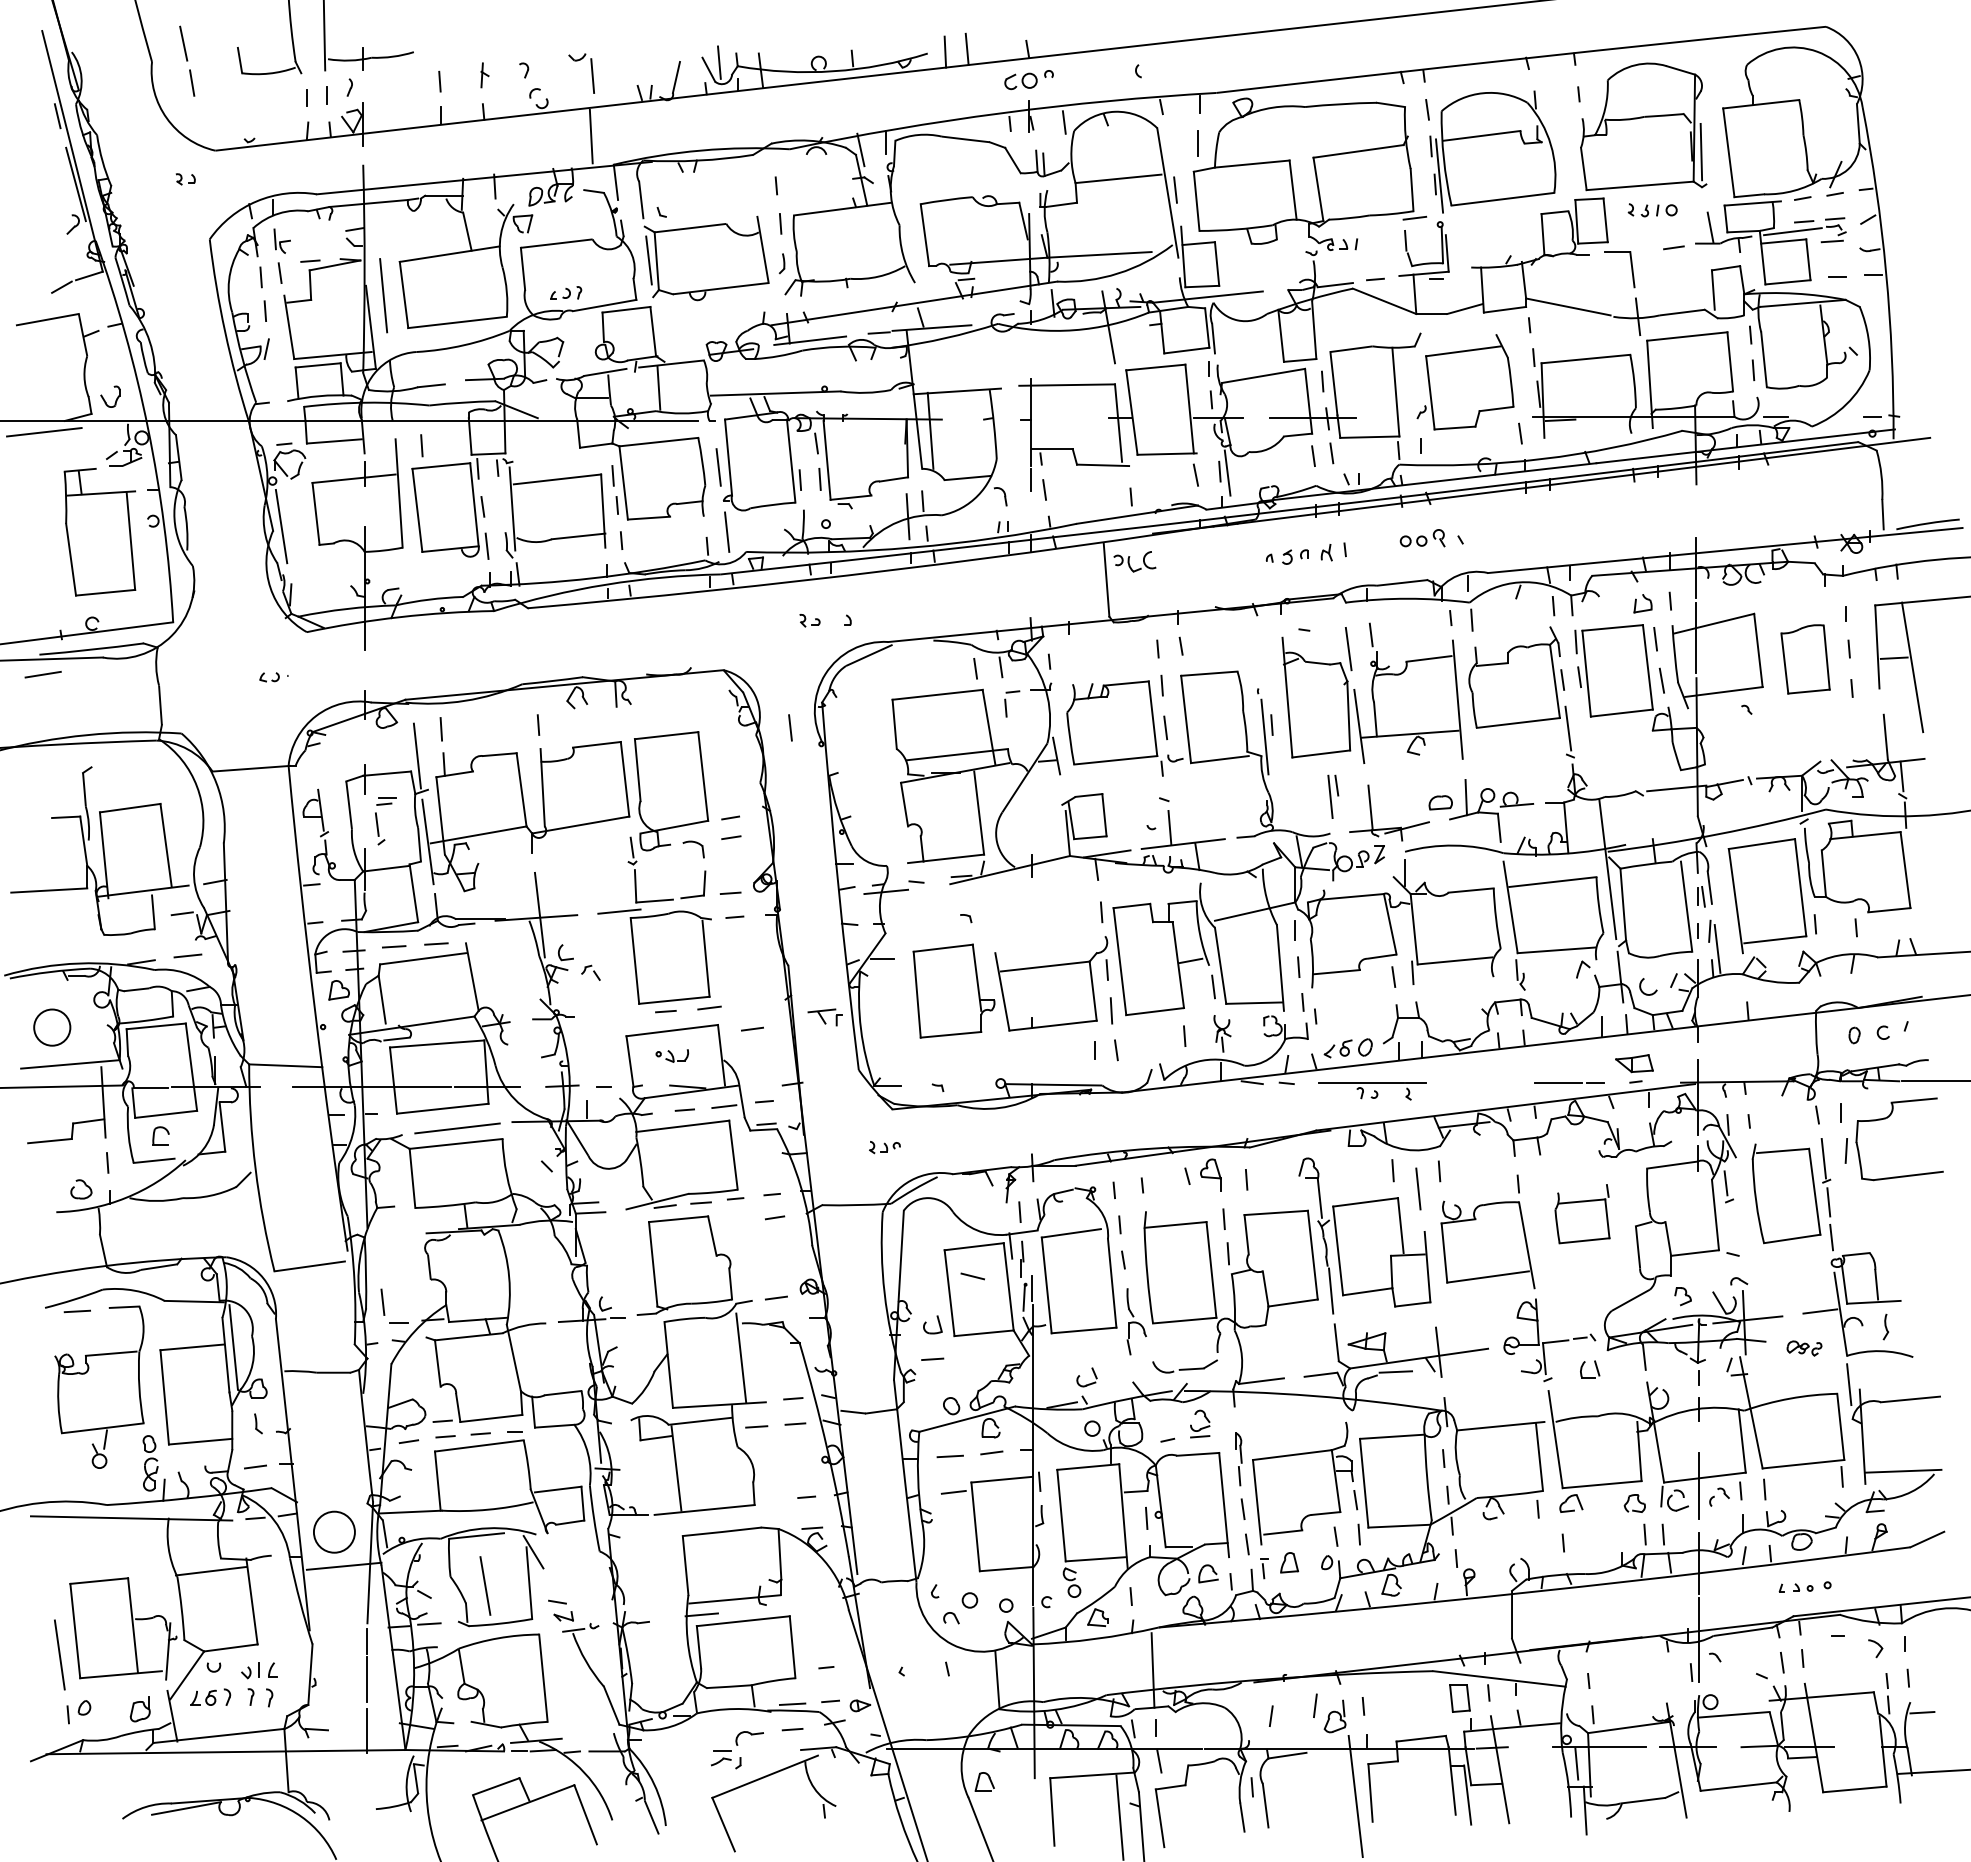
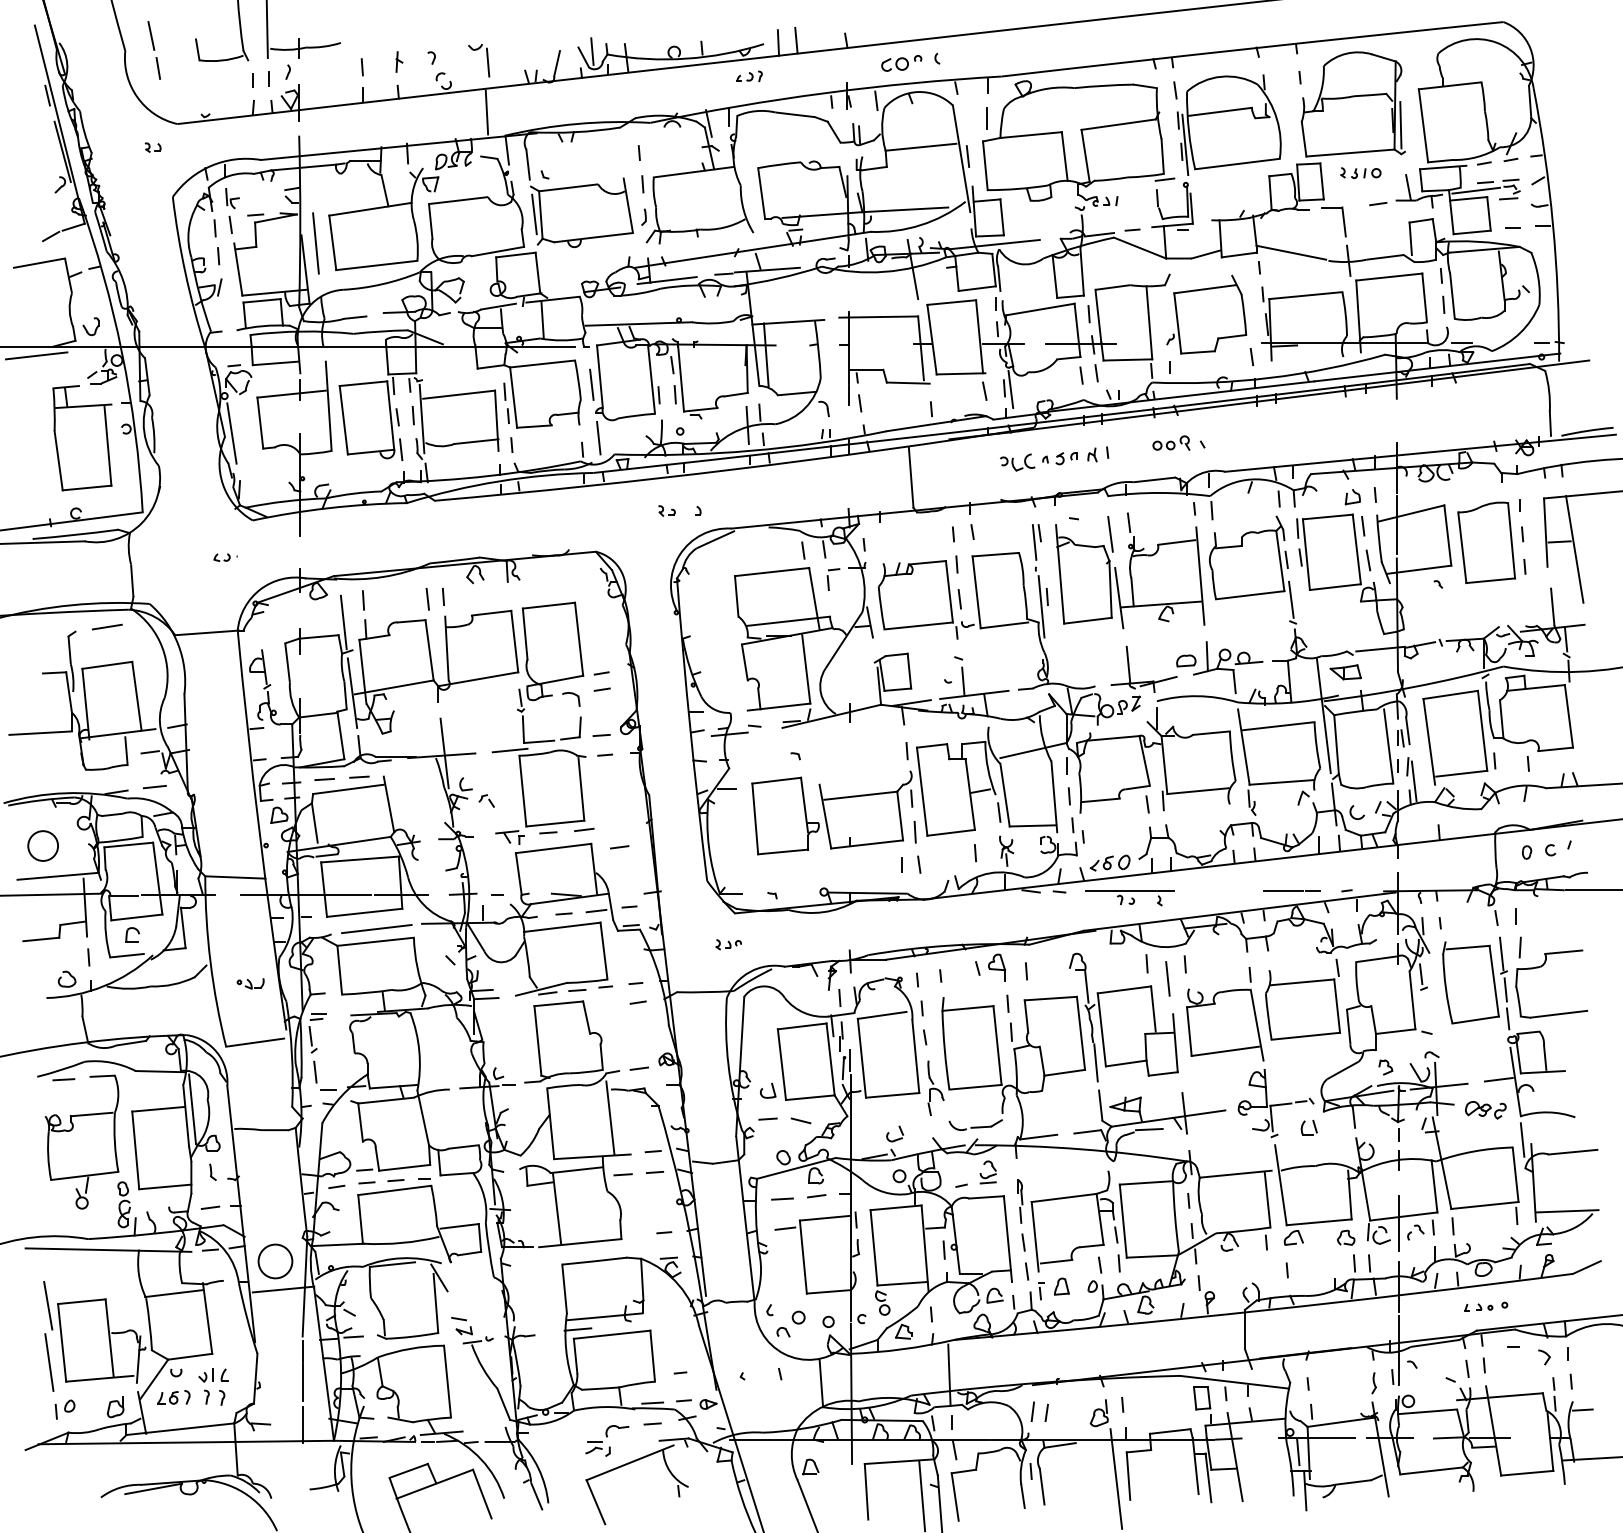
part: (1028, 80) -> (901, 63), moved
part: (566, 292) -> (749, 76), moved
line: (421, 445) -> (413, 415), moved
part: (1134, 561) -> (1017, 462), moved
part: (1805, 659) -> (1486, 542), size x1.43
line: (42, 674) -> (106, 626), moved
line: (790, 727) -> (427, 598), moved
part: (1333, 796) -> (1037, 542), moved
part: (378, 823) -> (311, 1035), moved
part: (824, 1017) -> (509, 837), moved
part: (672, 1055) -> (250, 983), moved
part: (1634, 1063) -> (1345, 672), moved
part: (1889, 1117) -> (1543, 966), moved
part: (1582, 1213) -> (1303, 999), size x1.67
line: (972, 1276) -> (800, 1120), moved
part: (1885, 1326) -> (1373, 1382), moved
part: (1804, 1348) -> (1485, 1110), size x1.43
line: (485, 1585) -> (48, 1305), moved
line: (1315, 1705) -> (1032, 1411), moved

